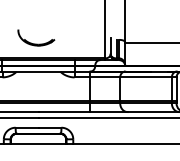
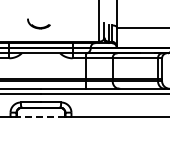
part: (35, 37) -> (38, 23), size x0.7
line: (37, 143) -> (40, 116), solid -> dashed

